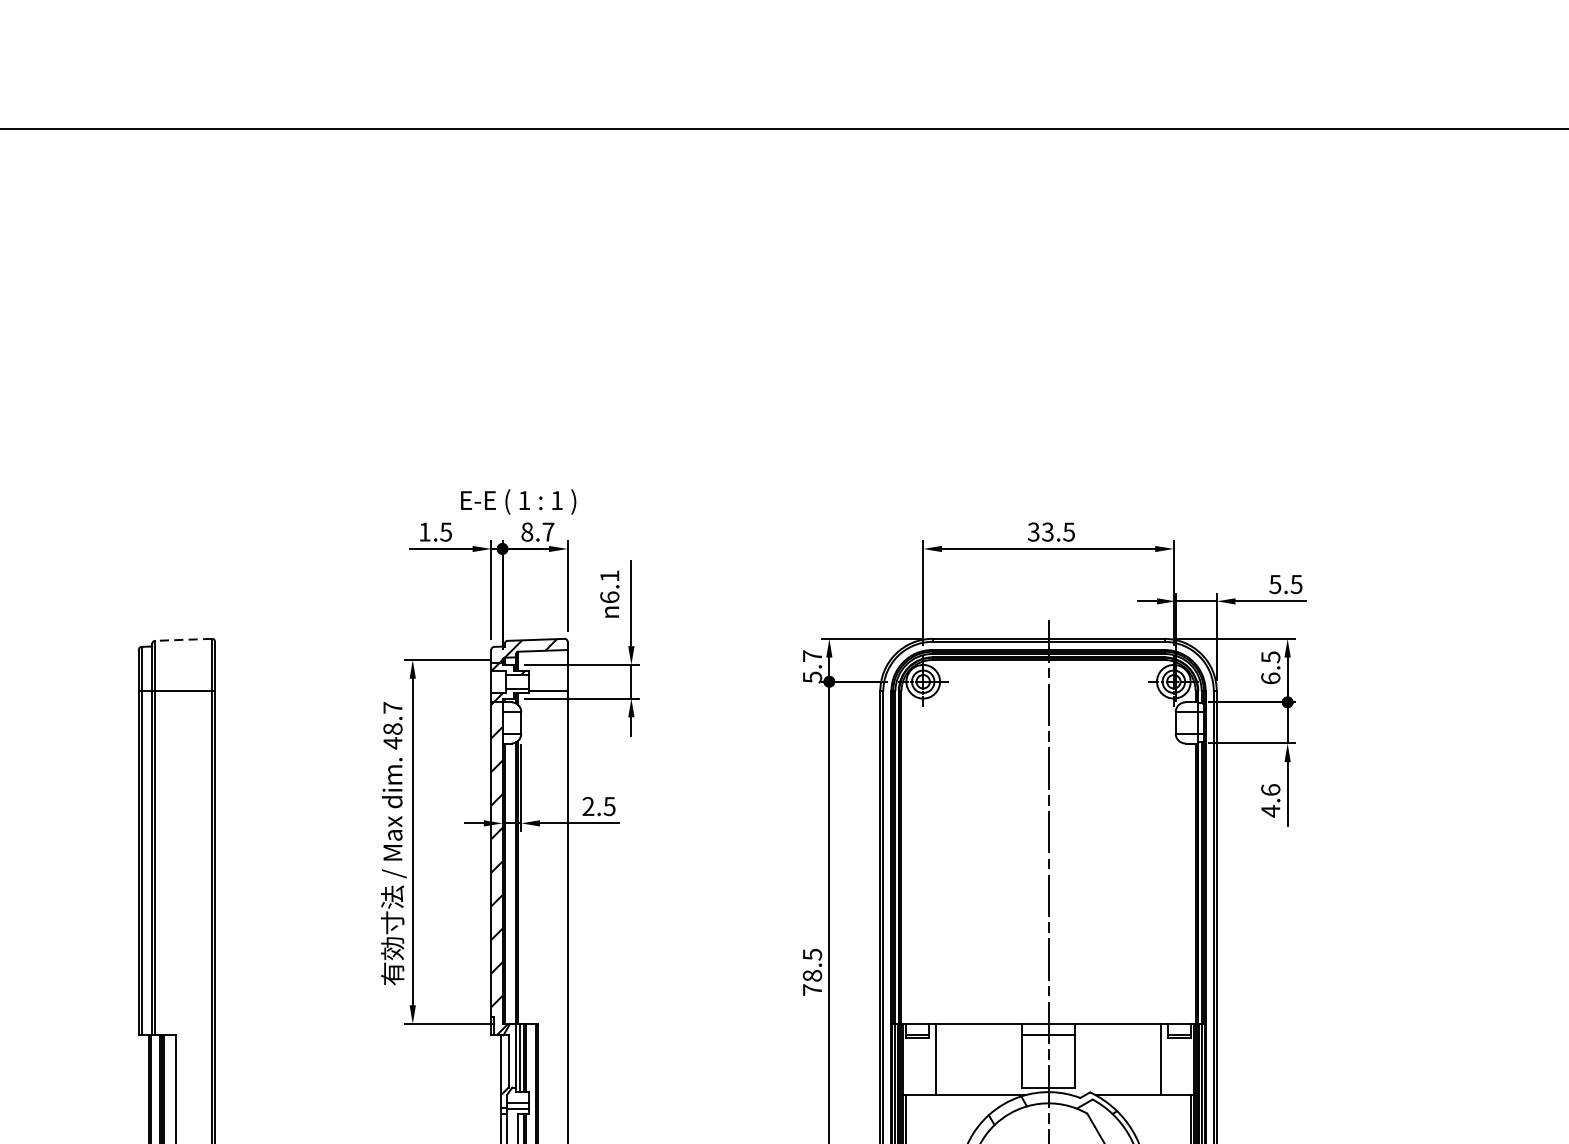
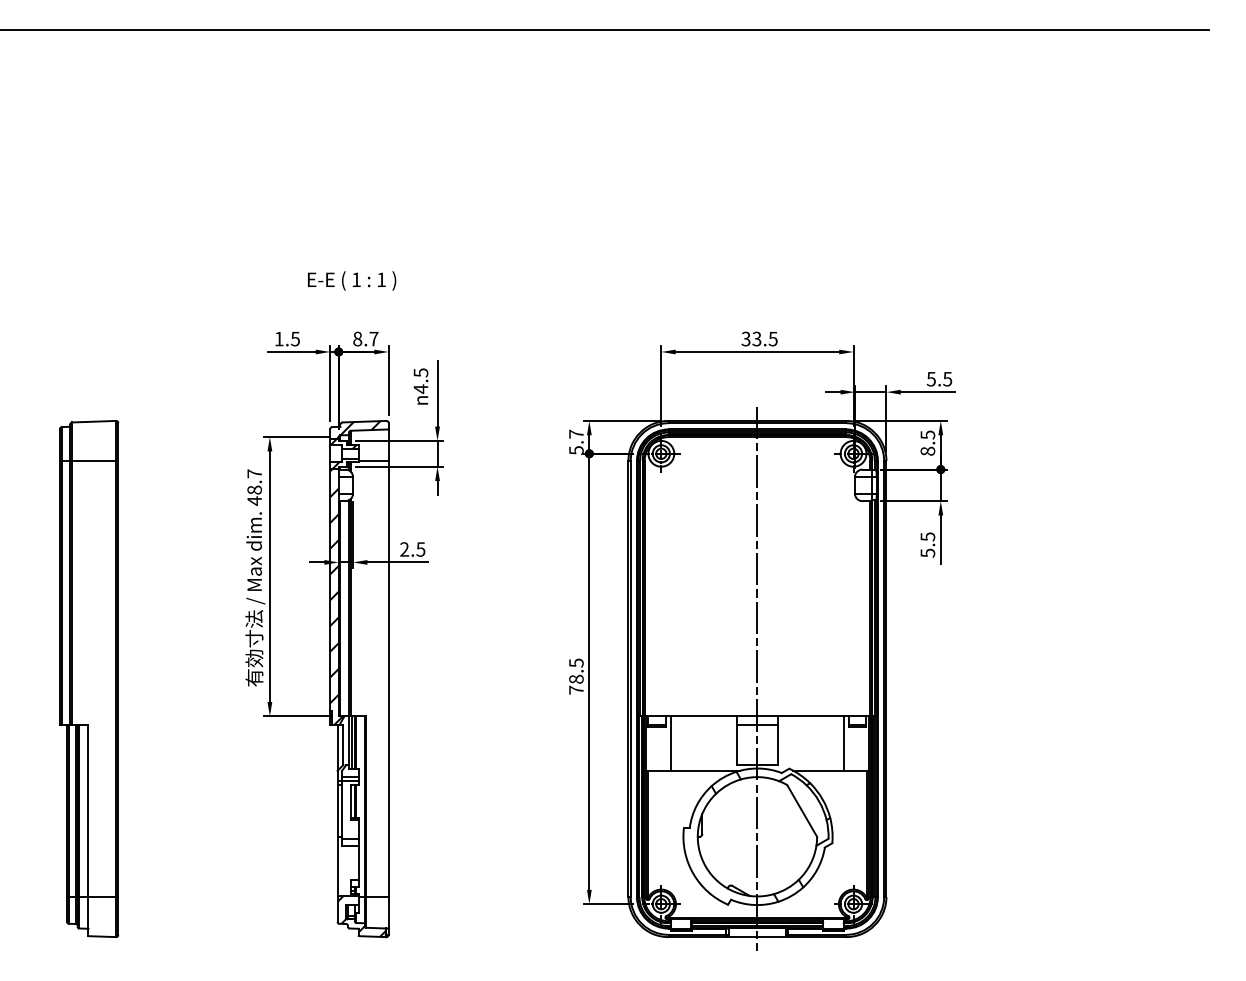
text: (519, 501) -> (352, 280), moved
text: (609, 587) -> (420, 381), 6.1 -> 4.5
line: (184, 639) -> (94, 421), dashed -> solid
text: (1270, 677) -> (927, 450), 6.5 -> 8.5
text: (1270, 801) -> (927, 545), 4.6 -> 5.5

